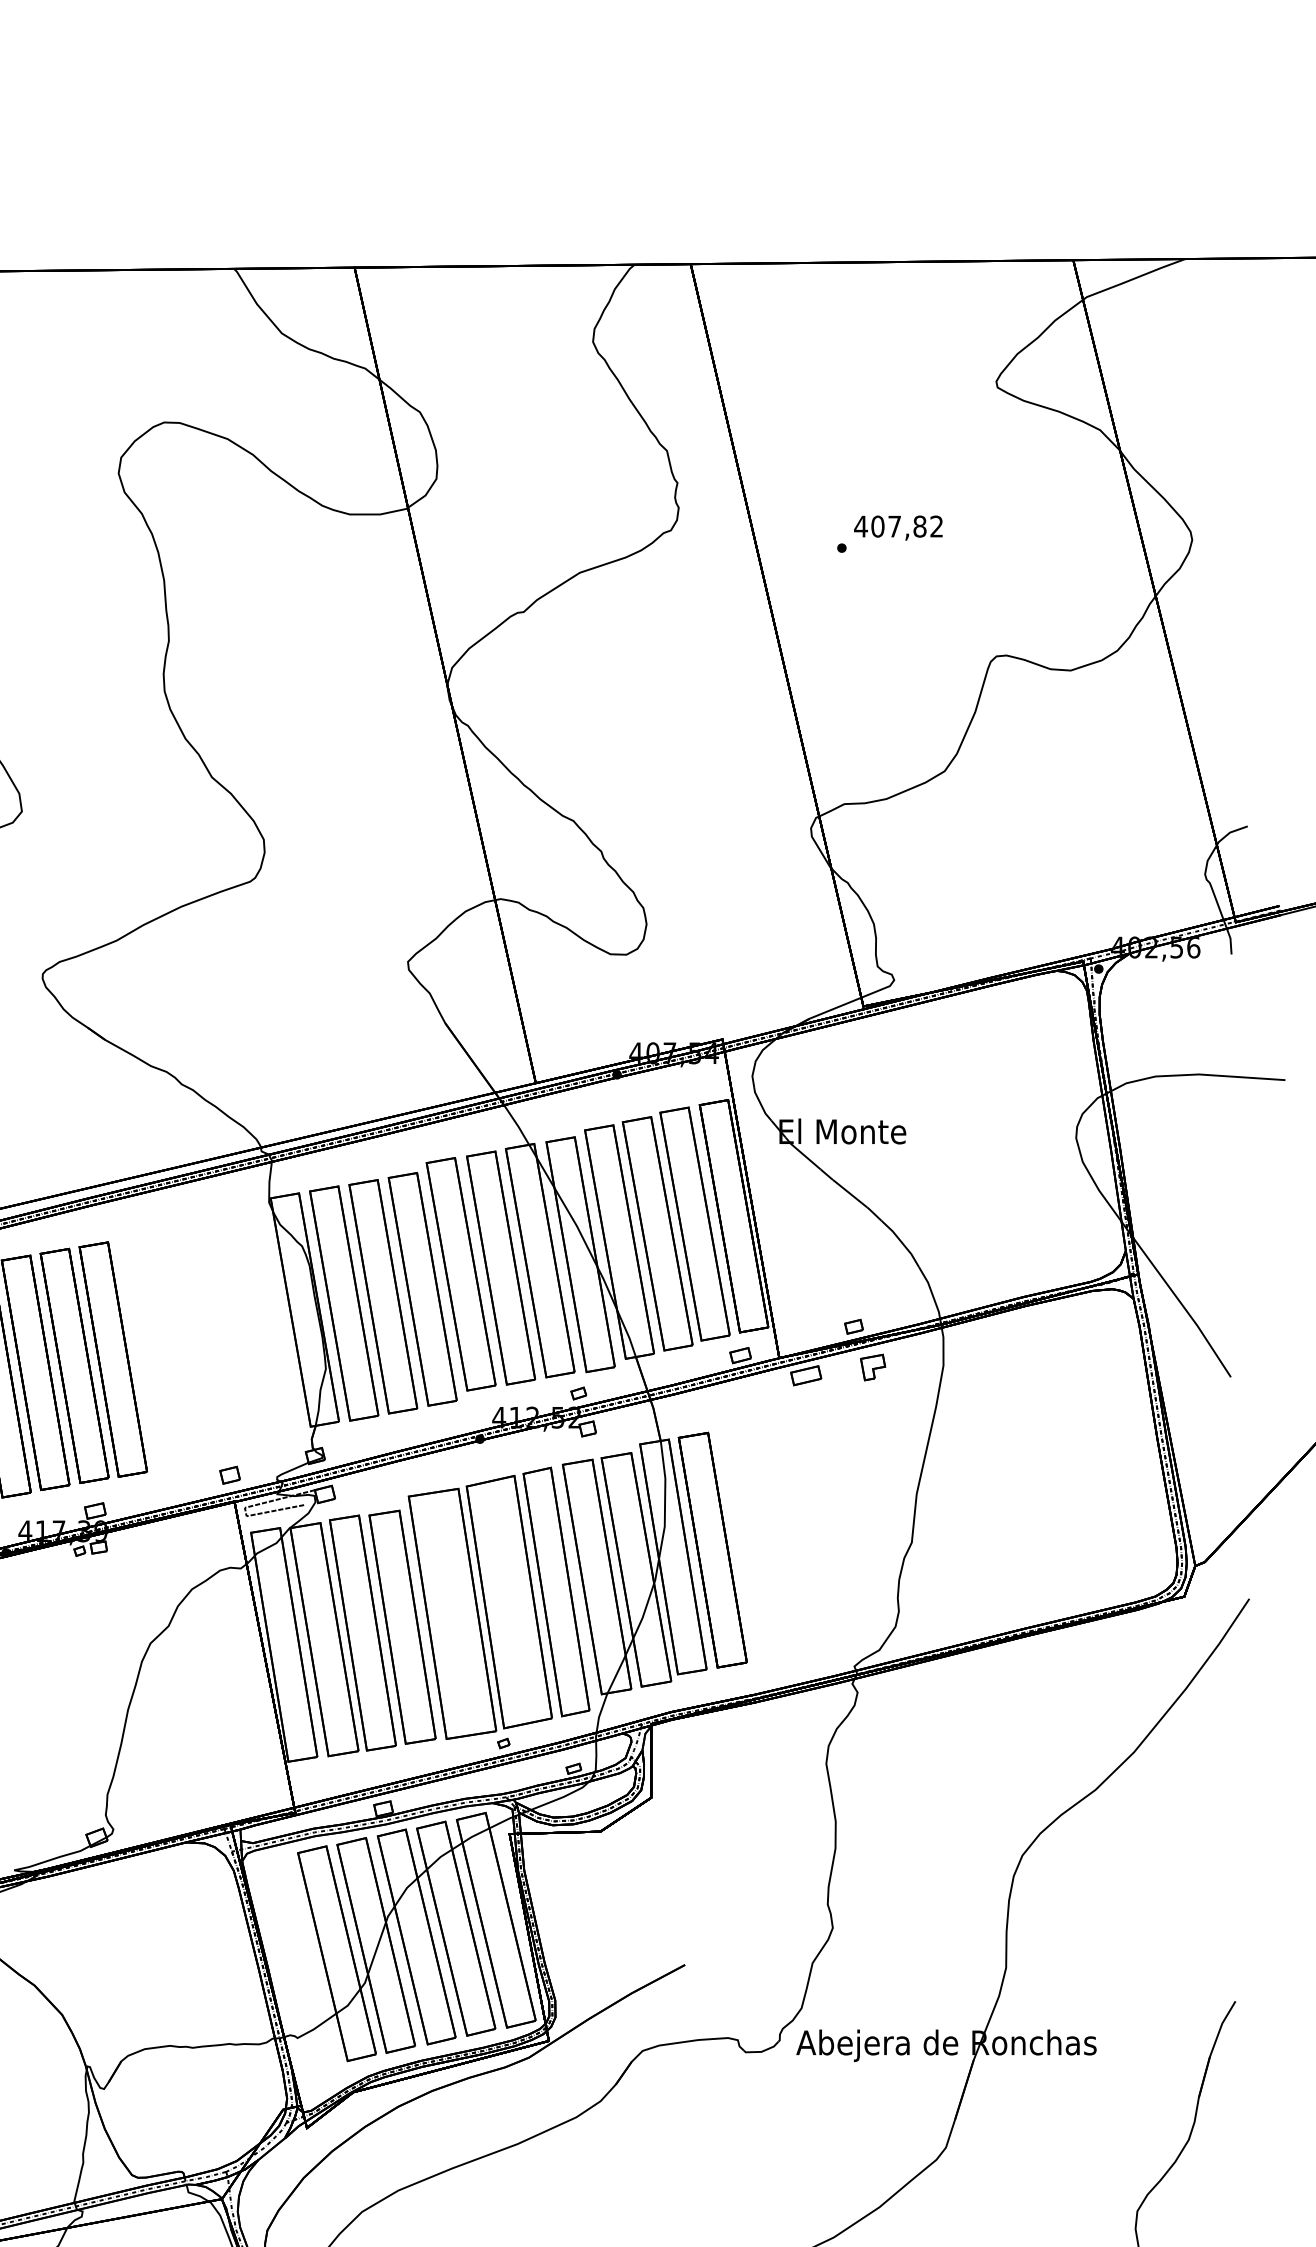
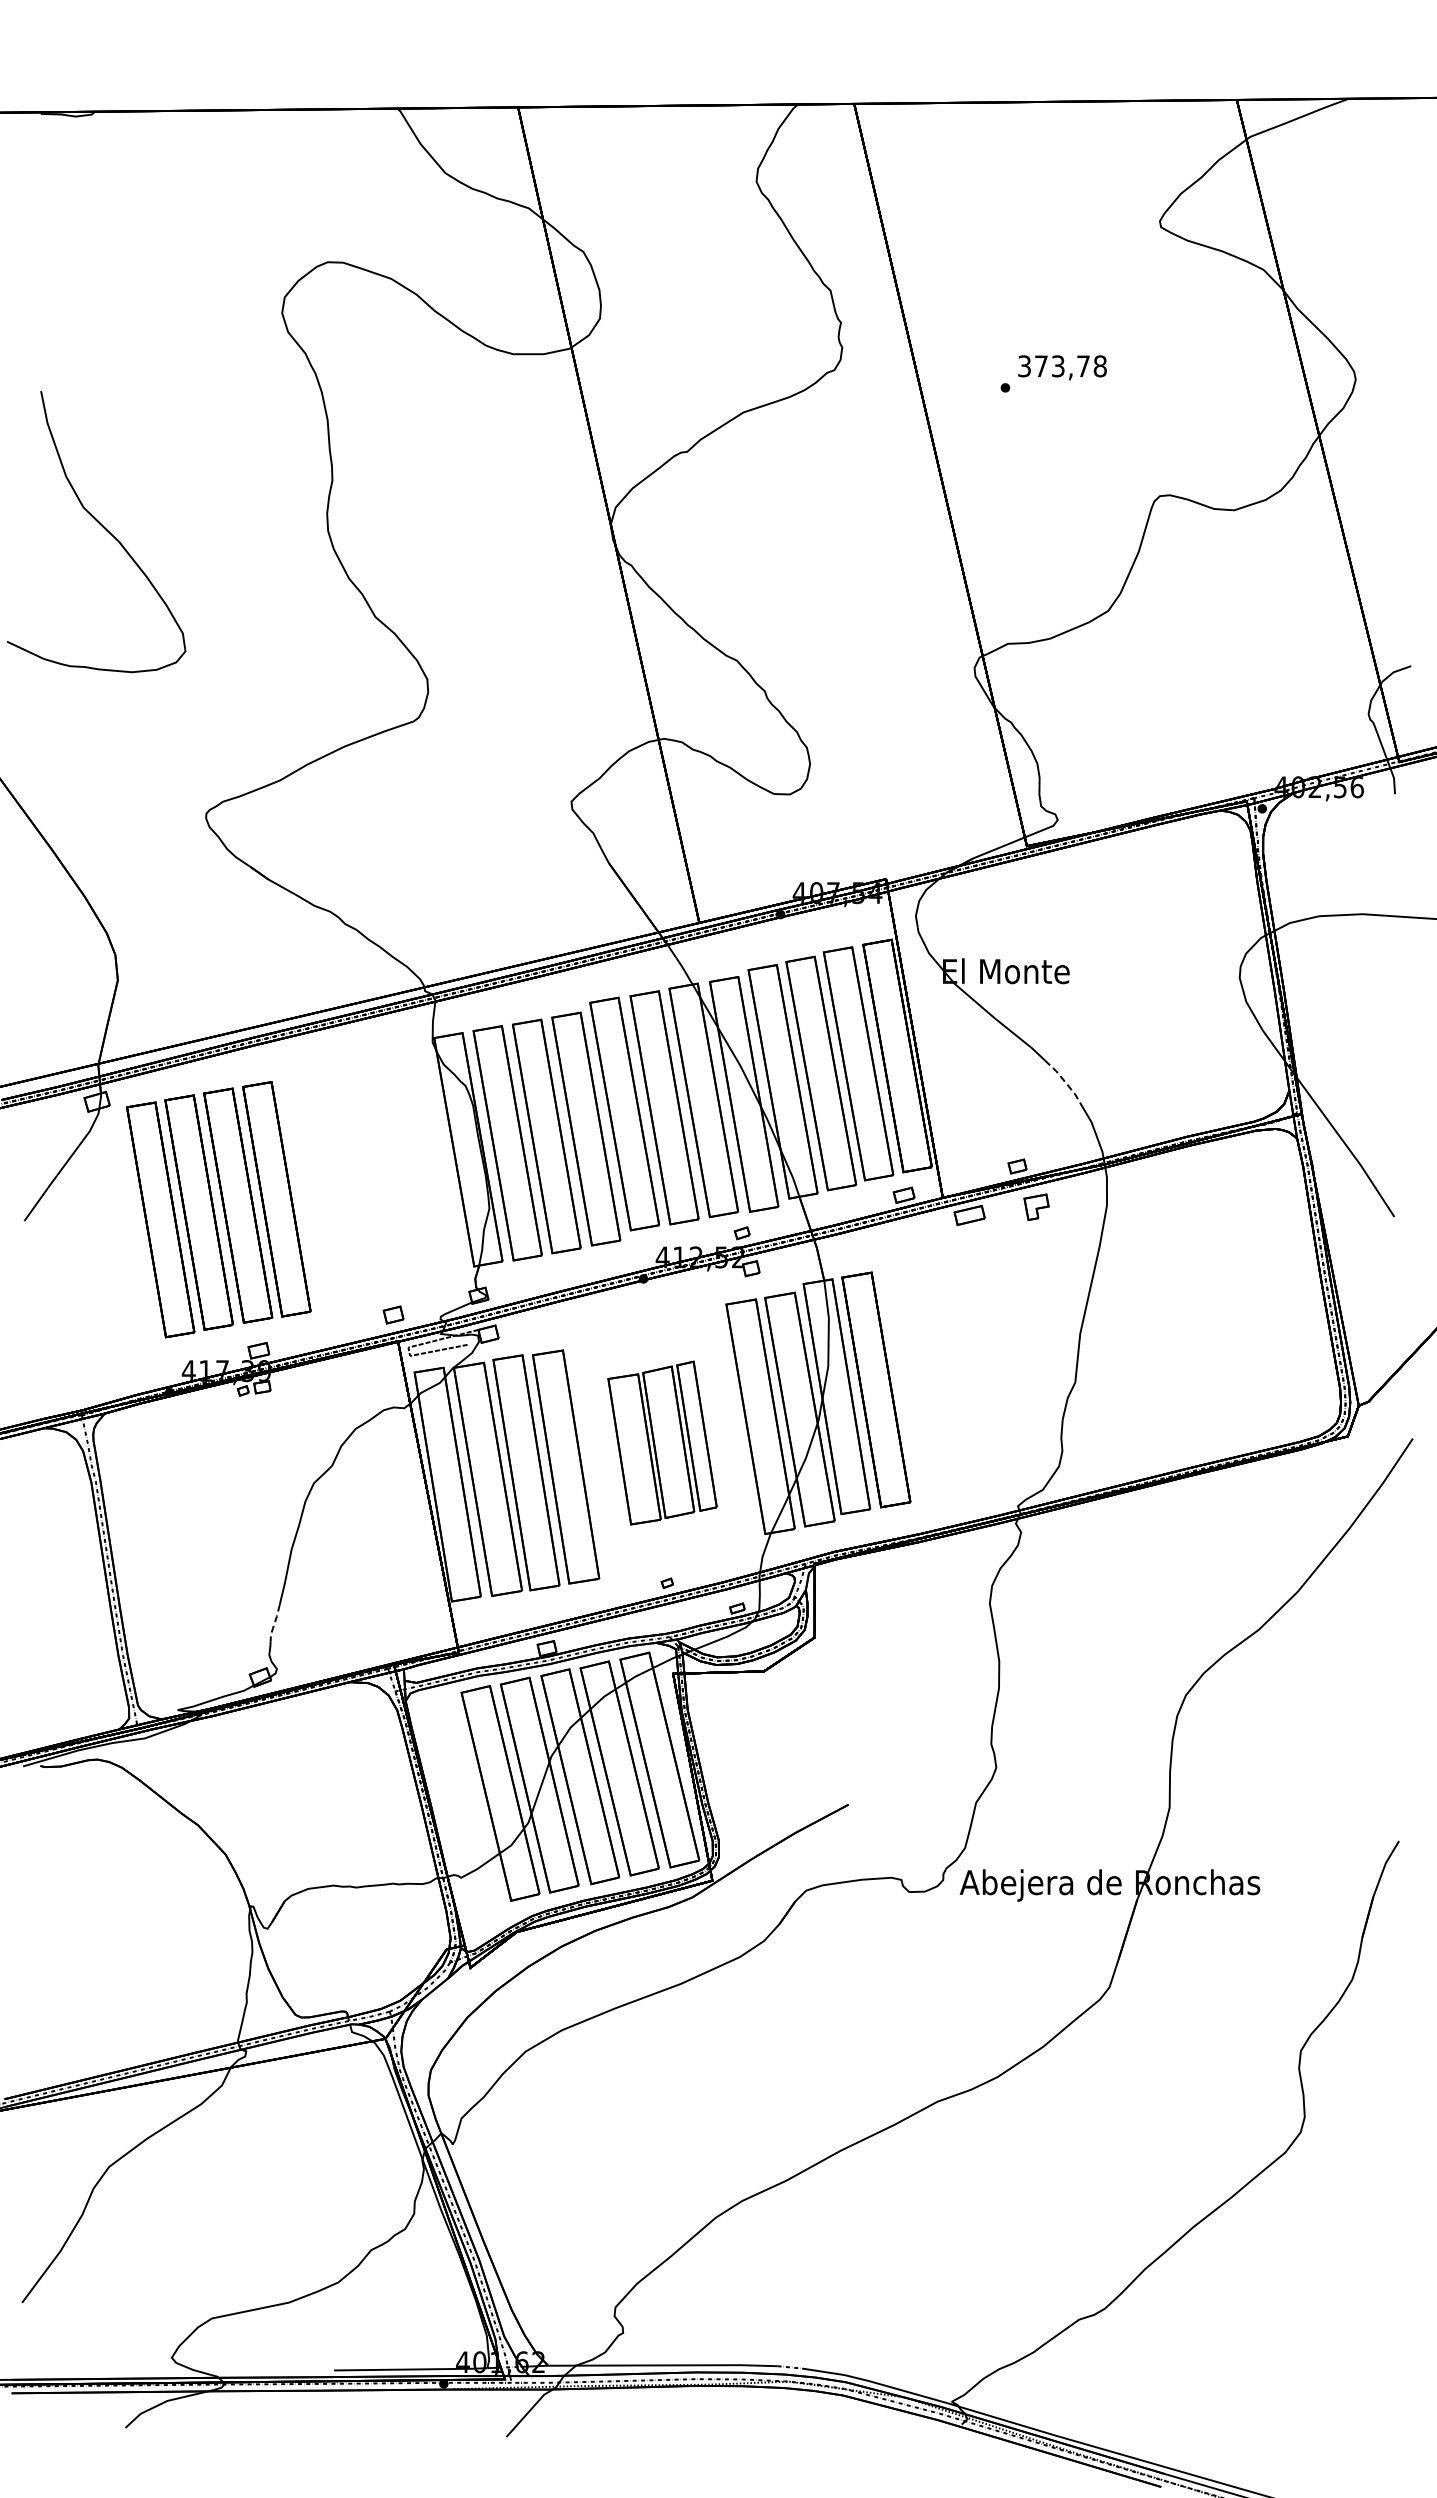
text: (897, 526) -> (1061, 366), 407,82 -> 373,78
line: (901, 1242) -> (1065, 1082), solid -> dashed
part: (498, 1602) -> (662, 1442), size x0.6
line: (110, 1783) -> (274, 1623), solid -> dashed

